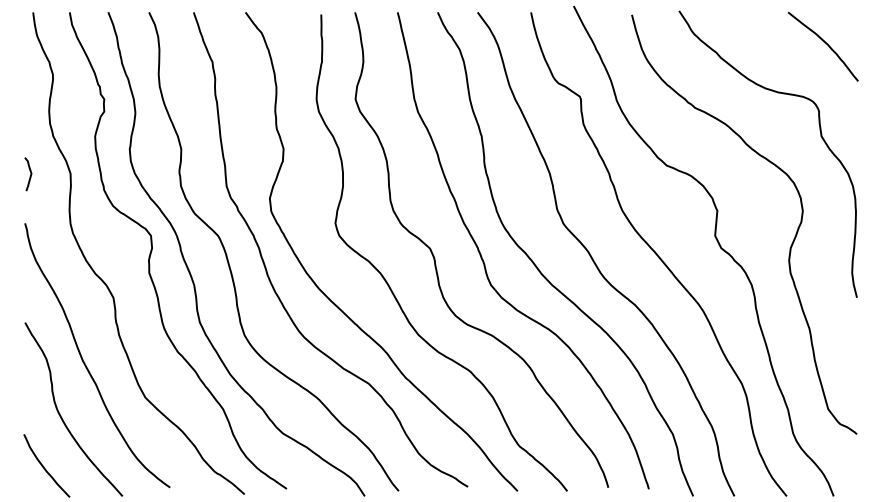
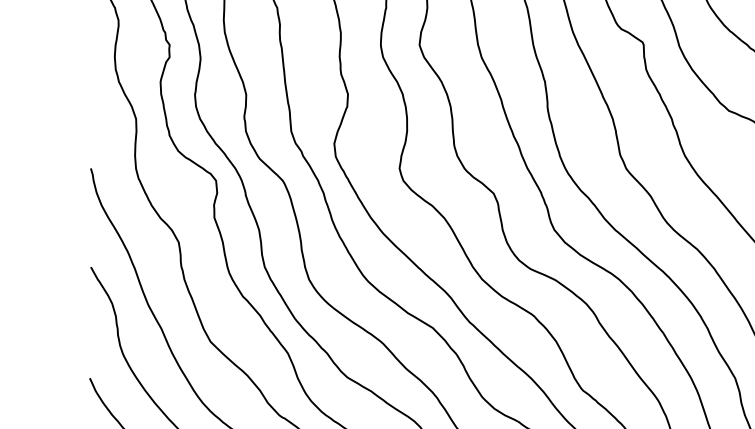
curve: (30, 174) -> (96, 119), removed

